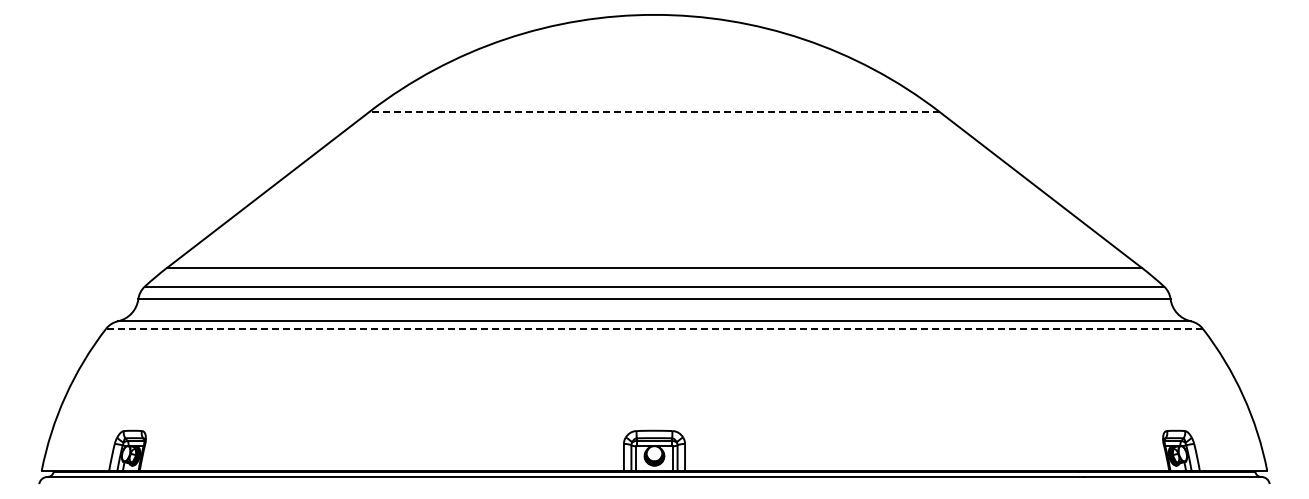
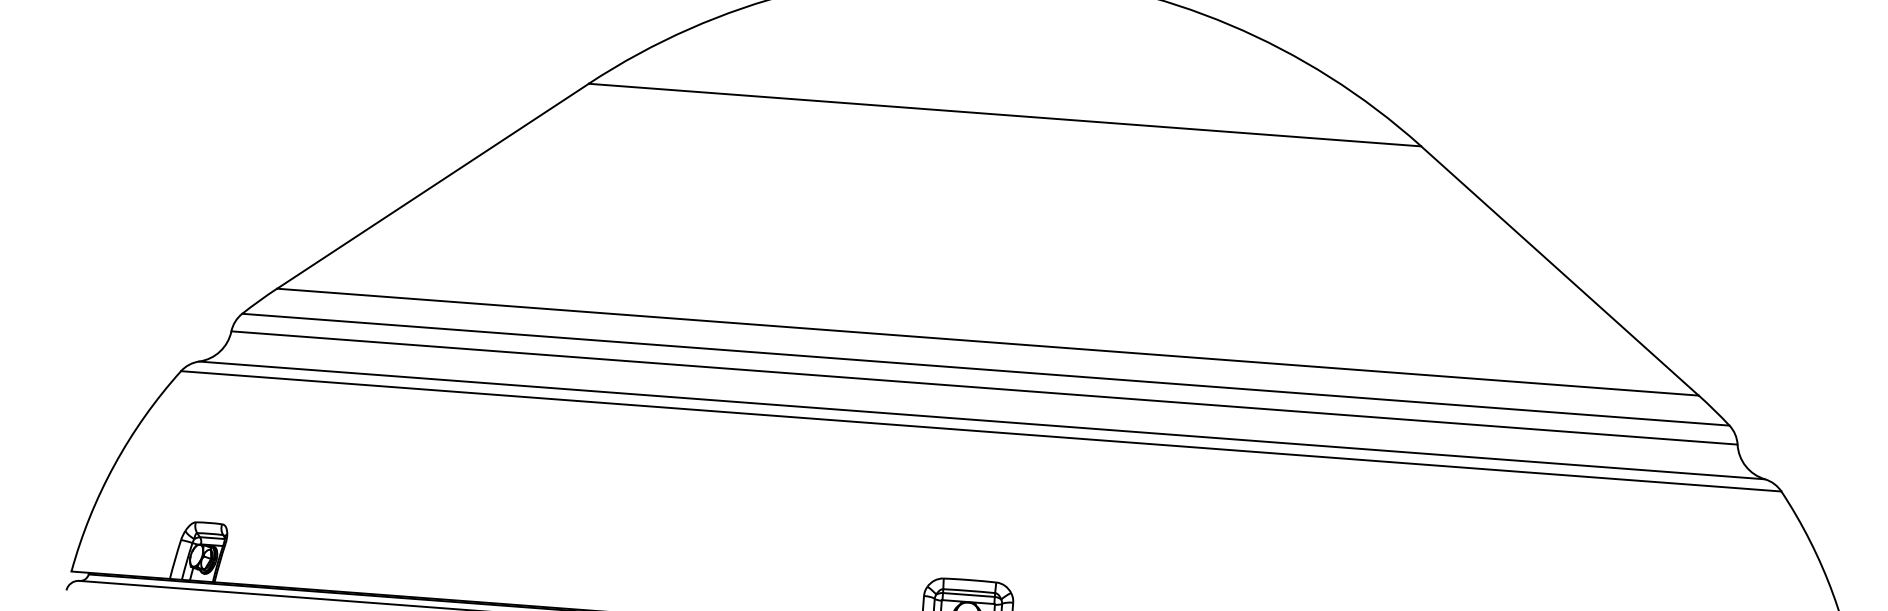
line: (654, 112) -> (1004, 115), dashed -> solid
line: (654, 328) -> (981, 430), dashed -> solid

